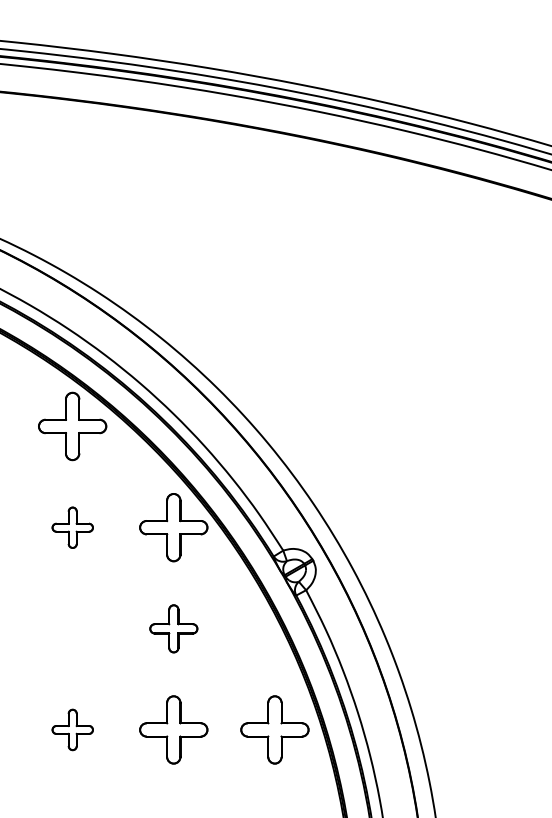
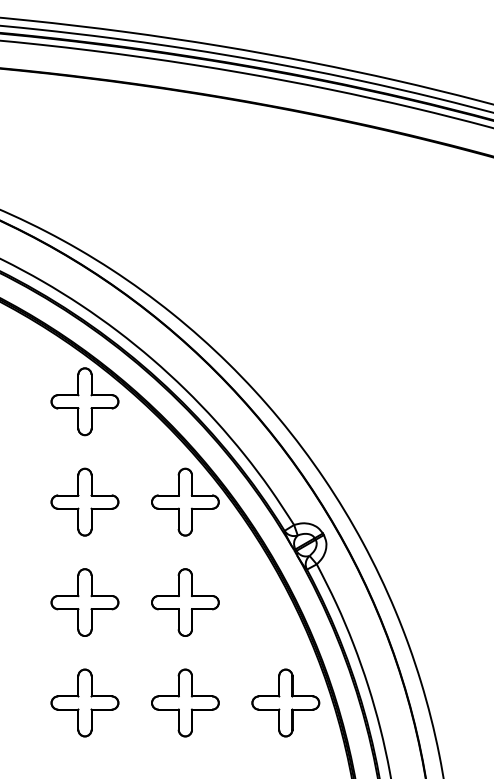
part: (72, 527) -> (84, 502), size x1.67
part: (72, 628) -> (84, 602), added
part: (173, 628) -> (185, 602), size x1.43
part: (72, 729) -> (84, 702), size x1.67

